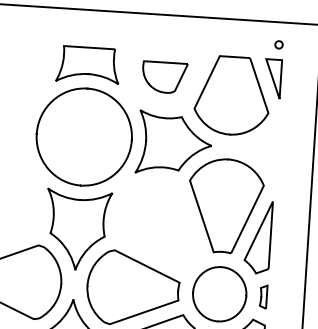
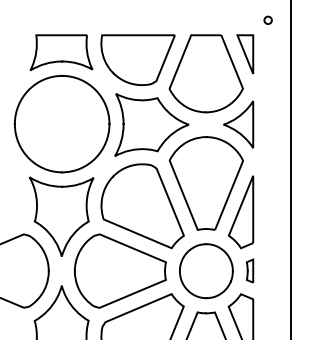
part: (278, 43) -> (267, 19), moved
part: (164, 76) -> (137, 59), size x1.67
part: (261, 148) -> (238, 124), added
part: (159, 225) -> (142, 206), added

